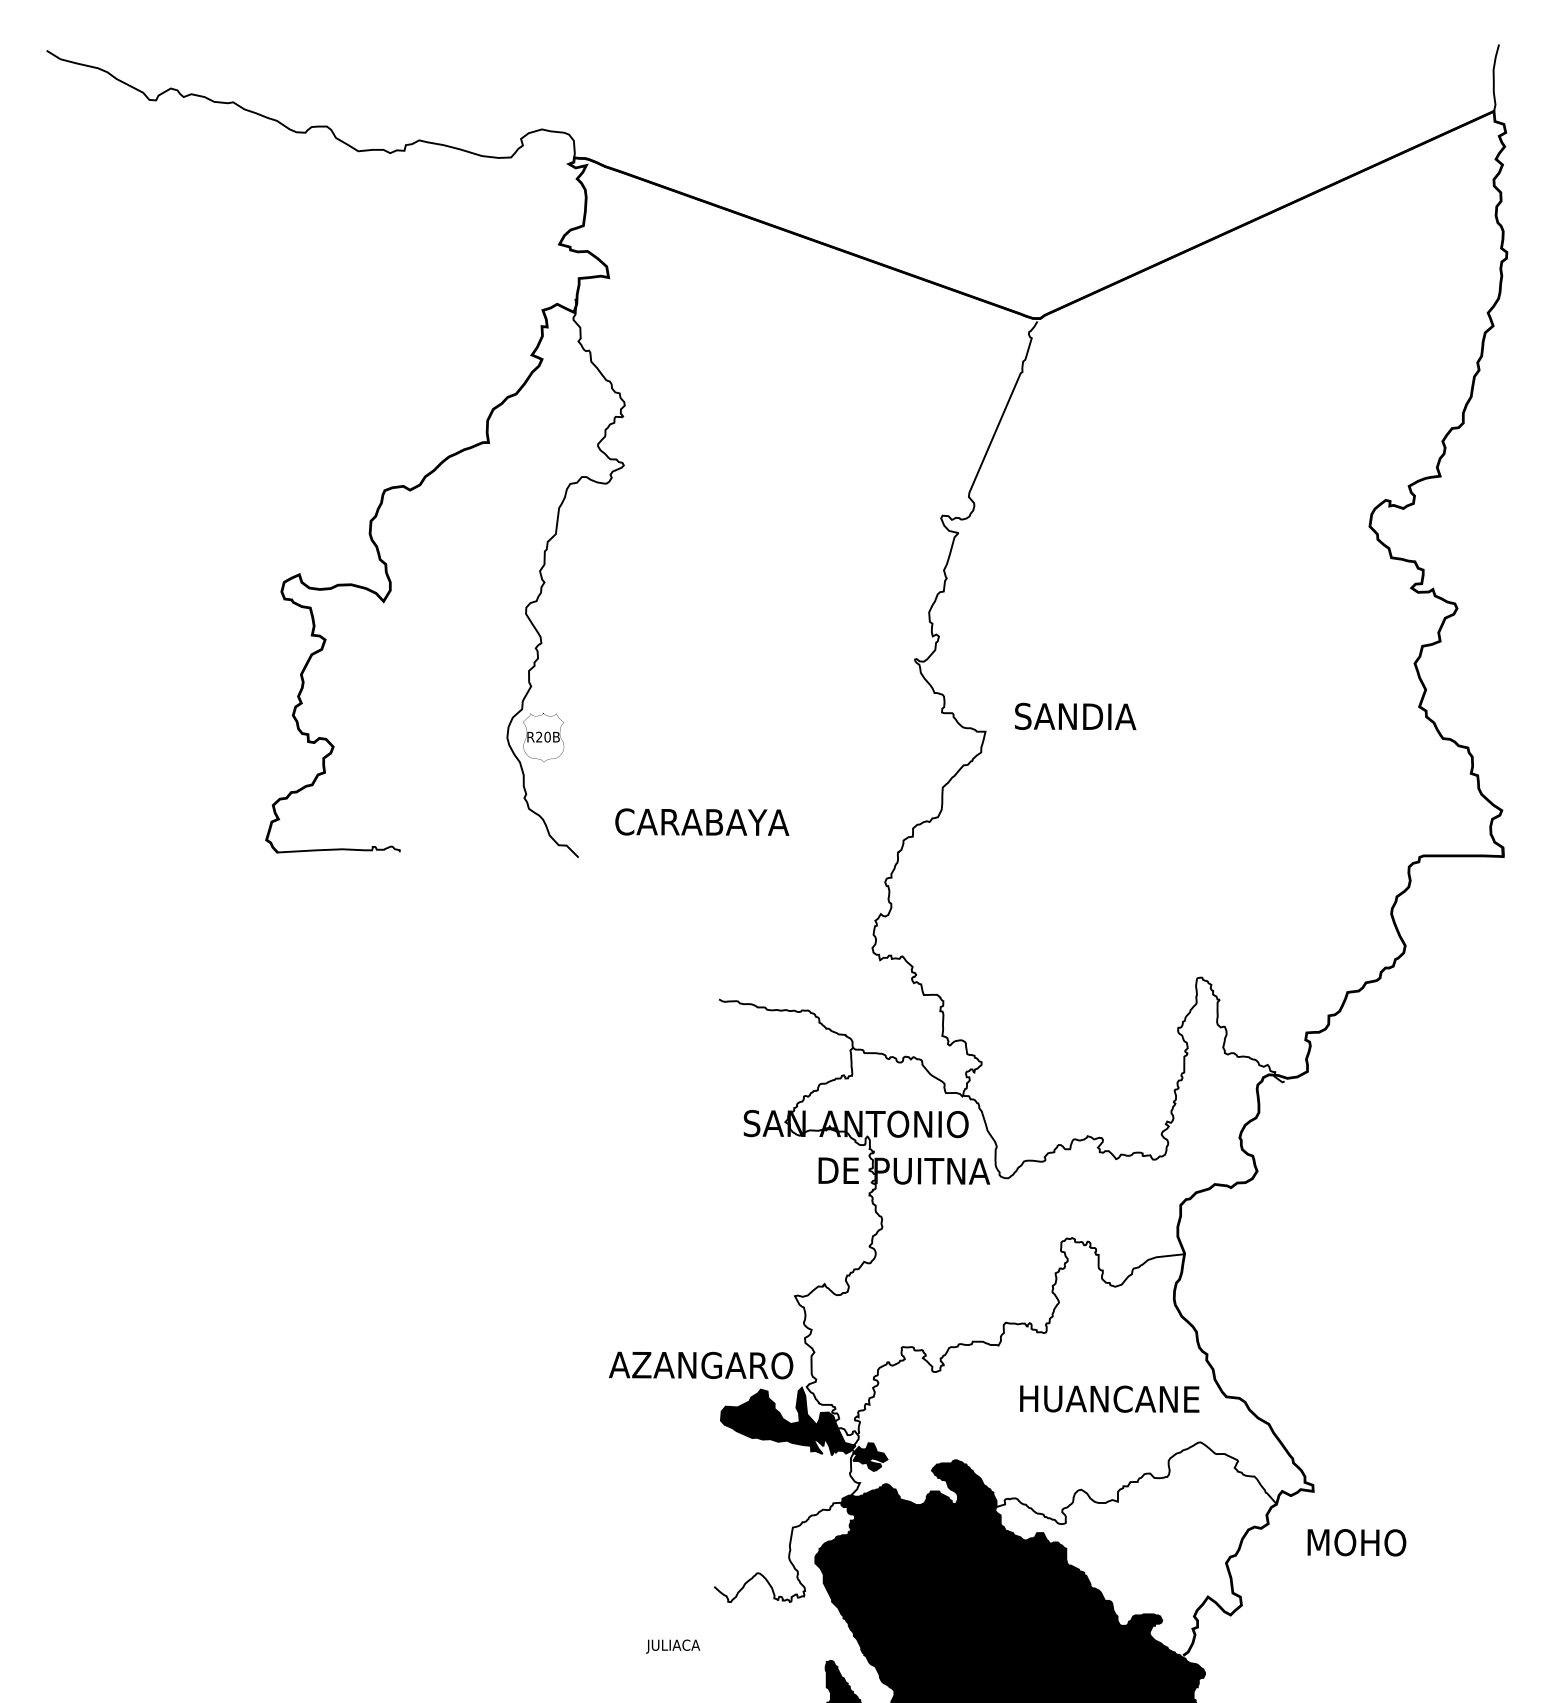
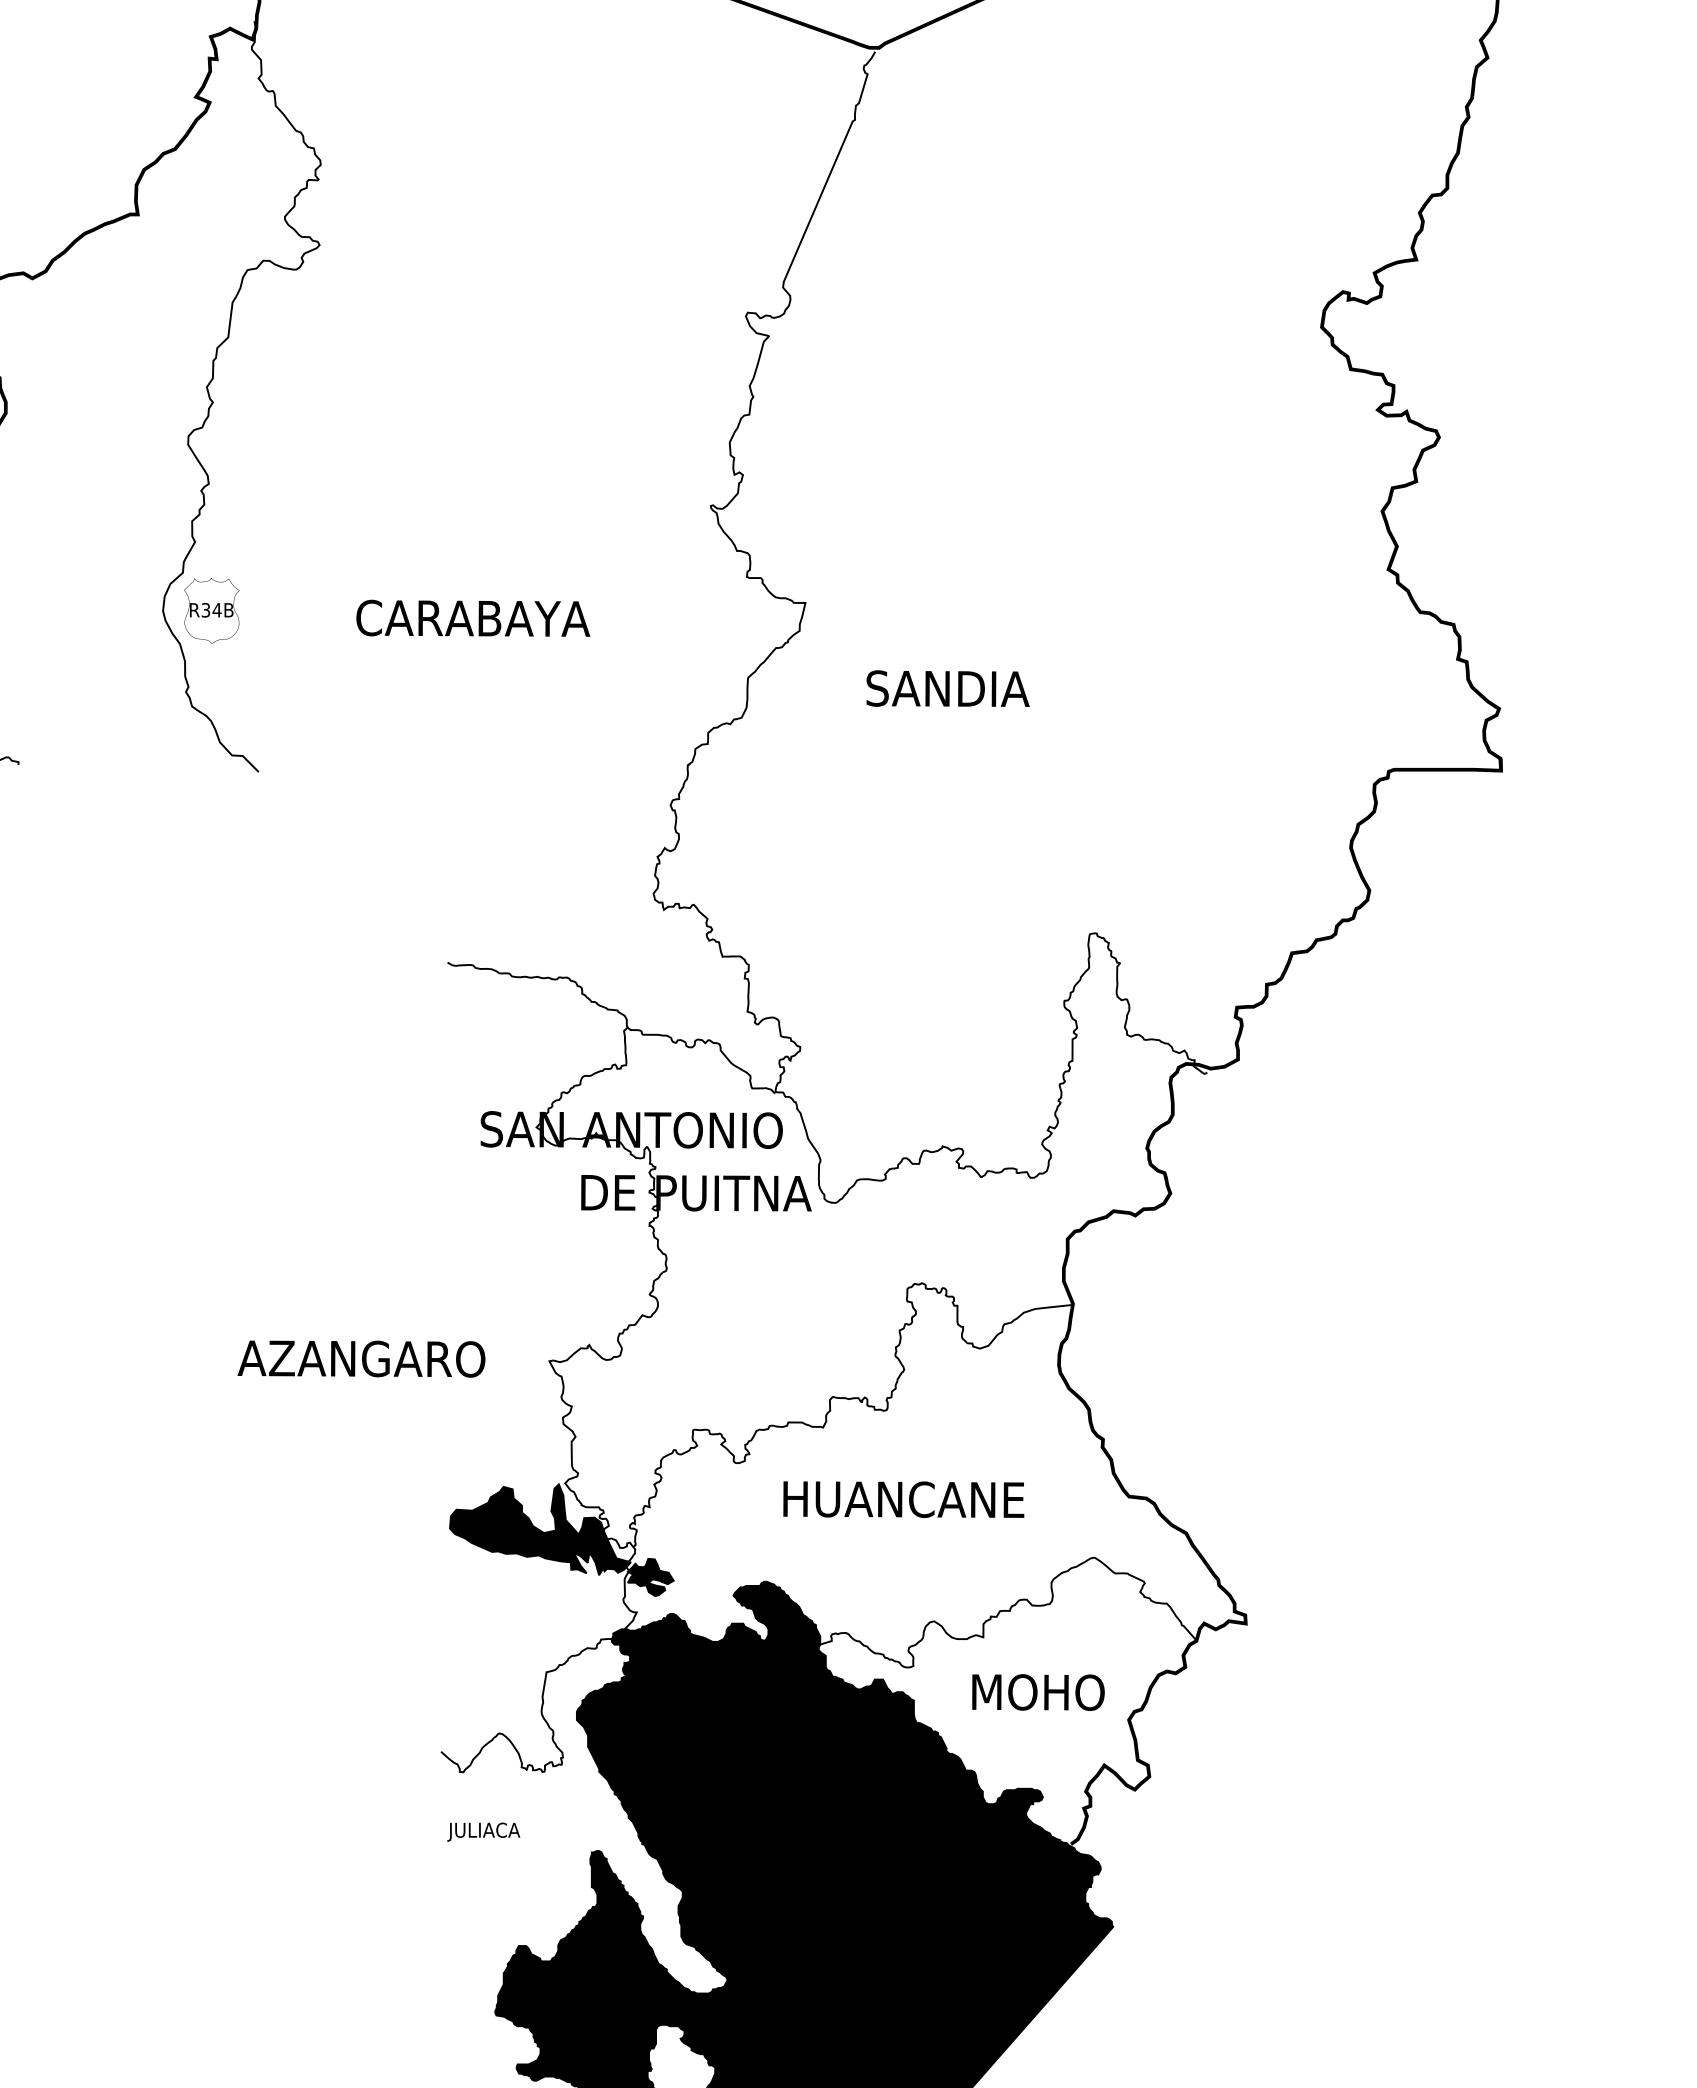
text: (1075, 716) -> (947, 688), moved
text: (543, 736) -> (211, 609), R20B -> R34B
text: (702, 821) -> (473, 617), moved
text: (701, 1365) -> (362, 1359), moved
text: (1109, 1398) -> (903, 1498), moved
text: (1356, 1542) -> (1037, 1692), moved
text: (673, 1646) -> (484, 1831), moved

